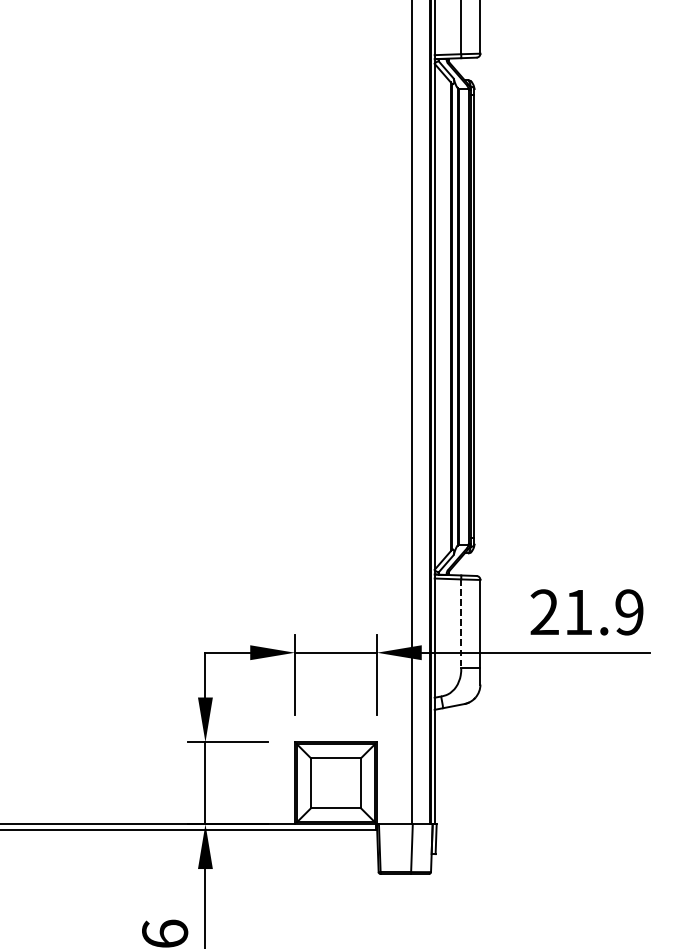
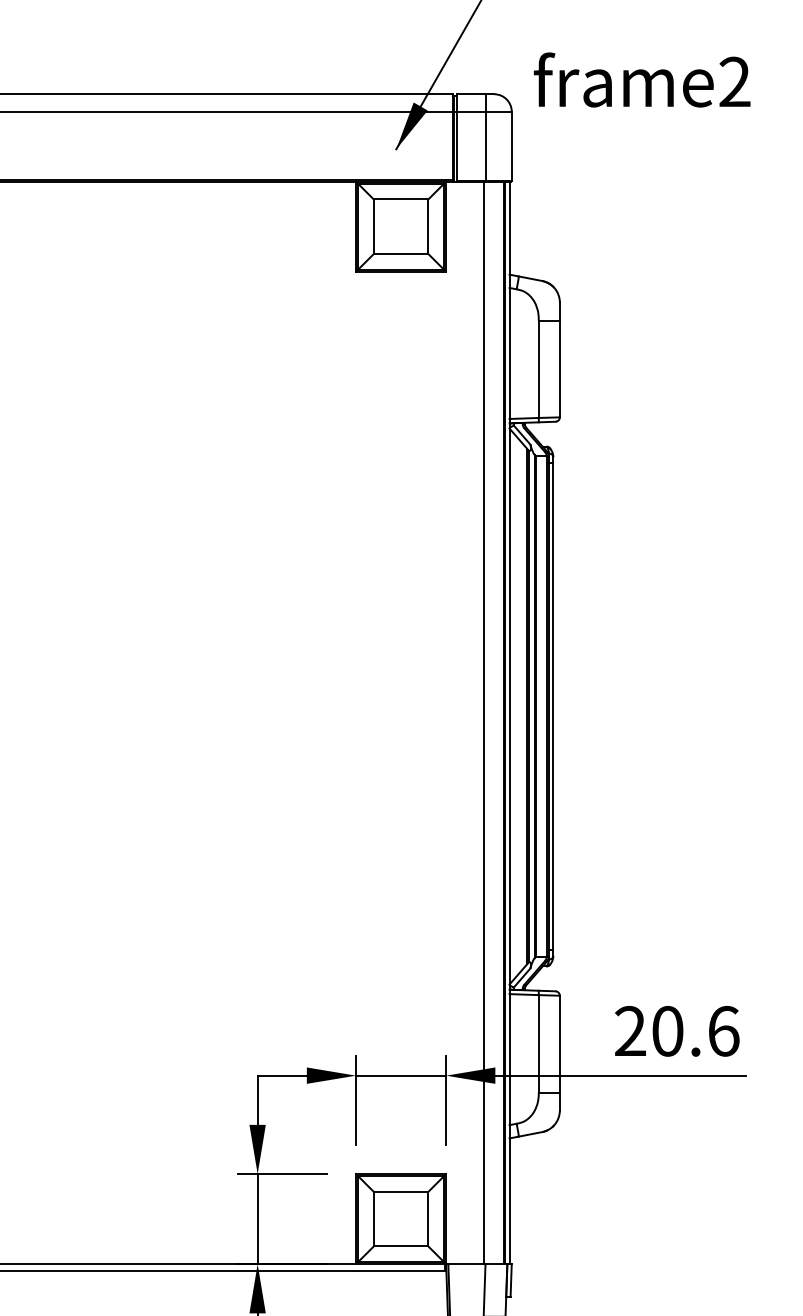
text: (603, 612) -> (695, 1031), 21.9 -> 20.6
line: (461, 623) -> (538, 1043), dashed -> solid

